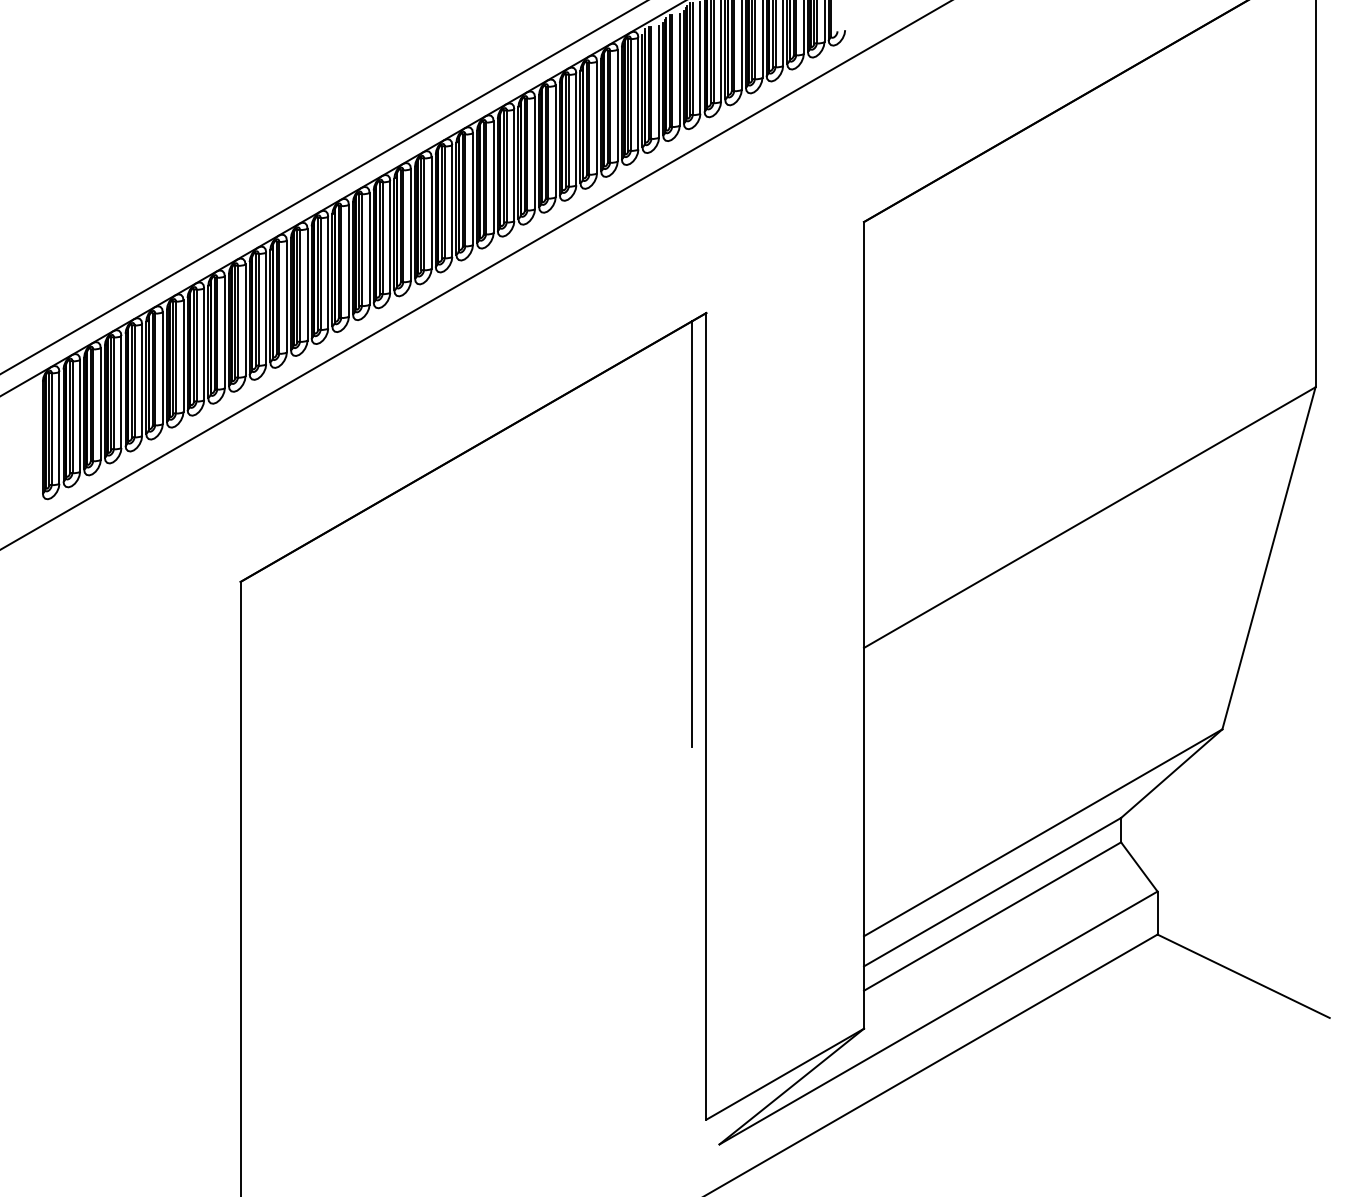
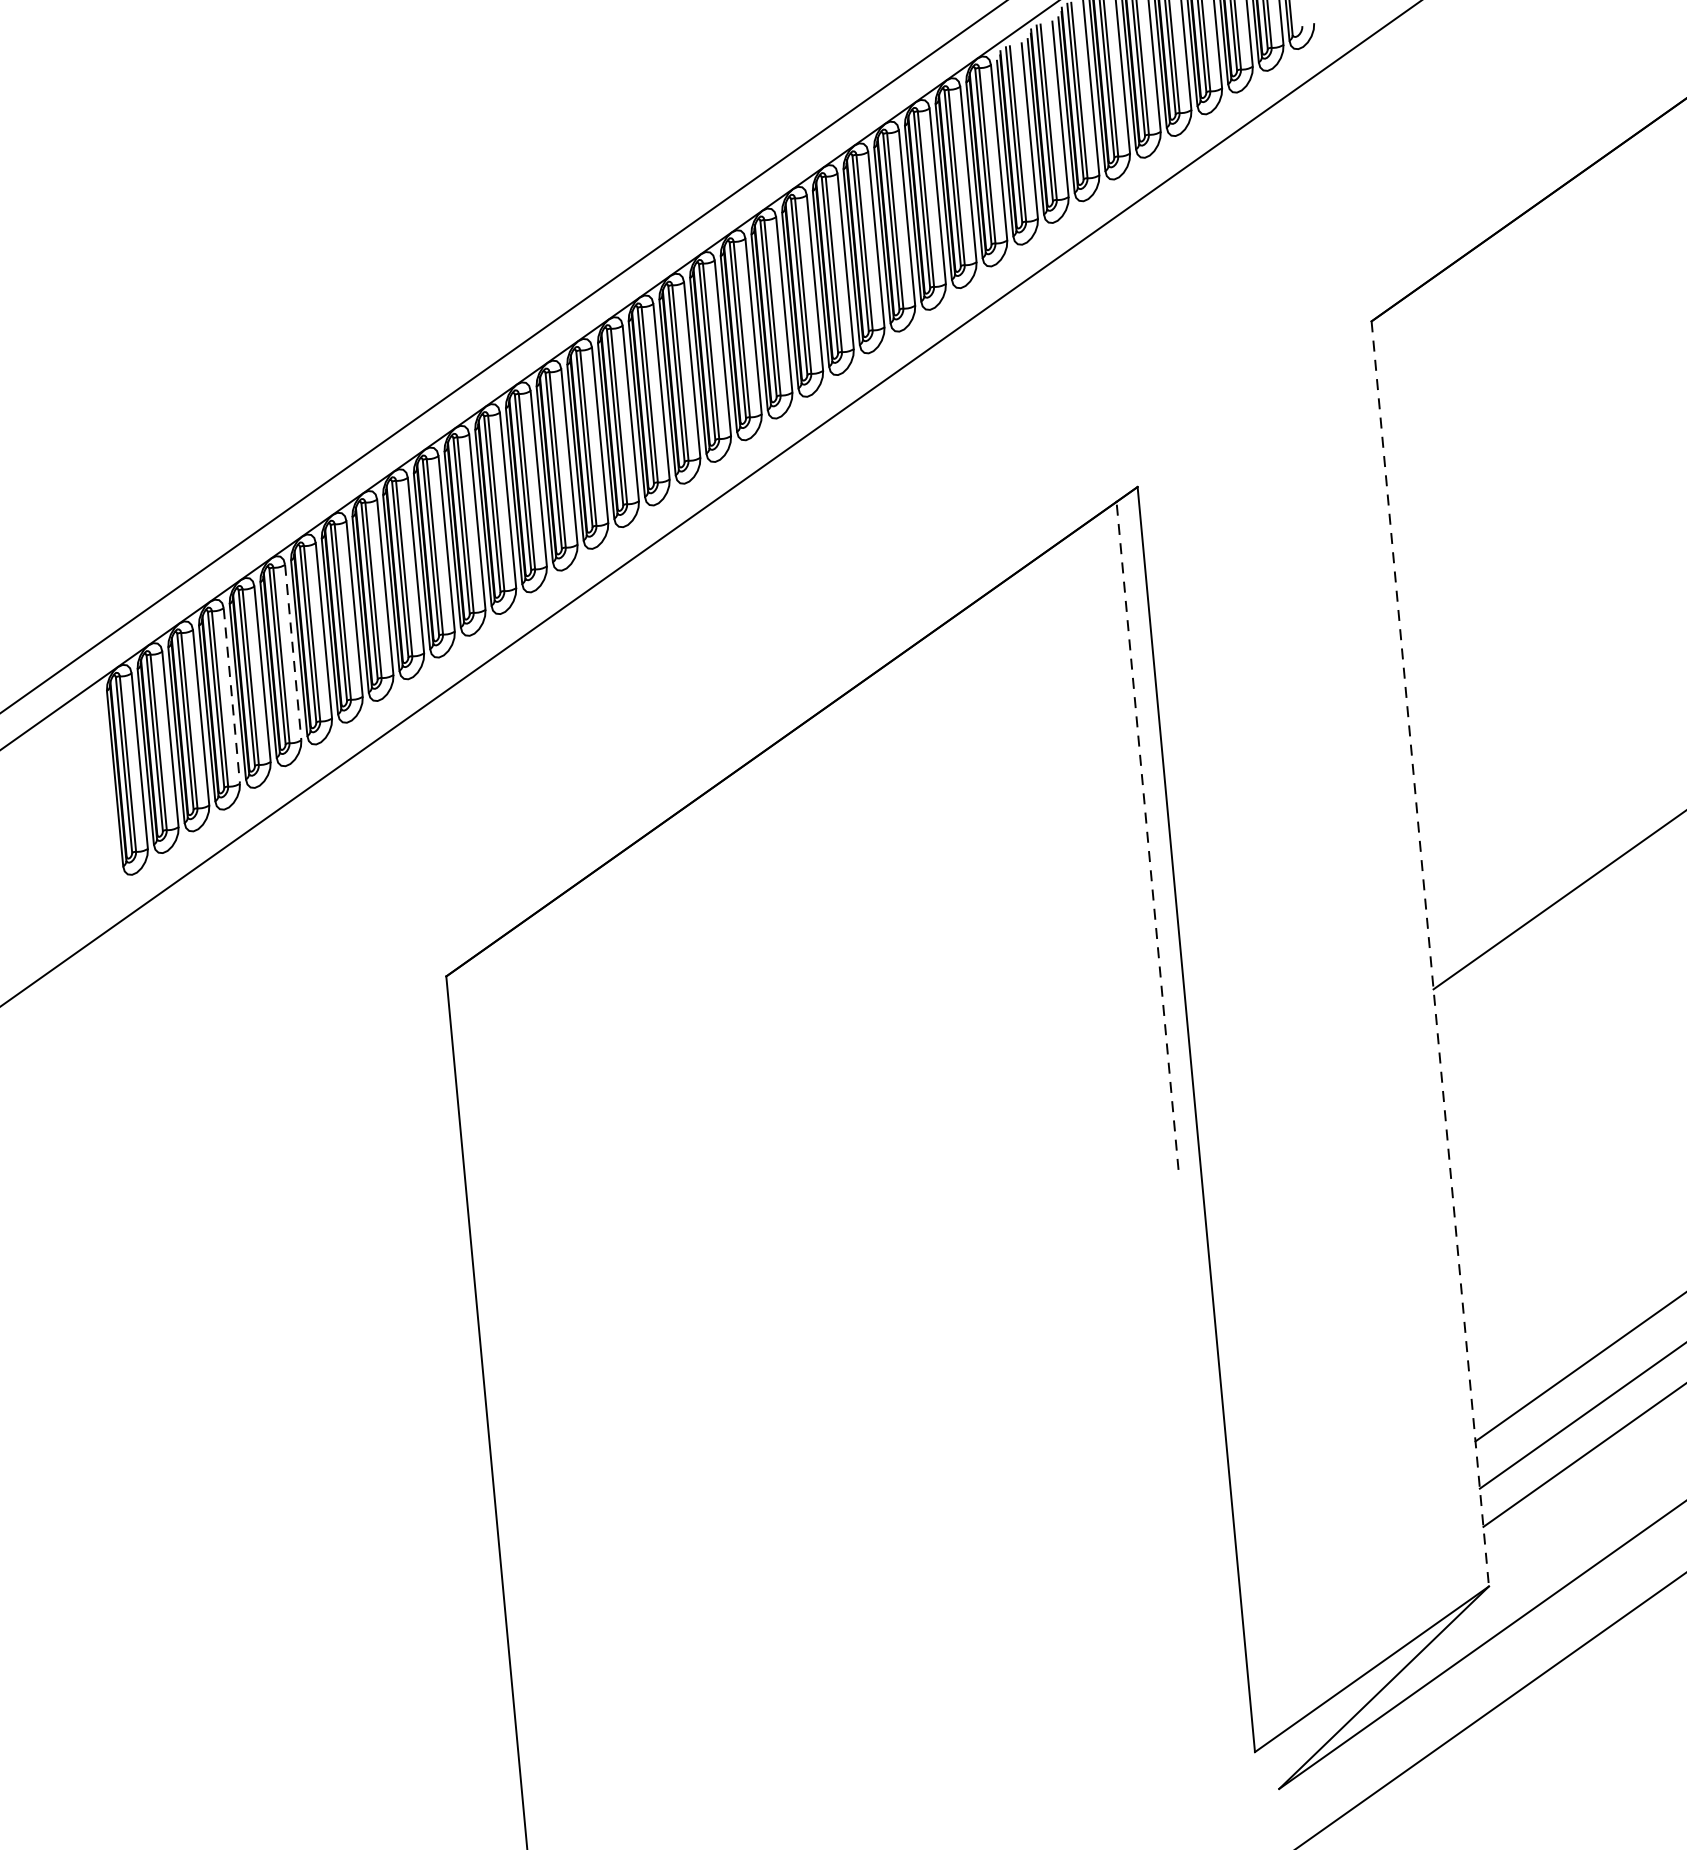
line: (162, 368) -> (292, 653), solid -> dashed
line: (121, 392) -> (231, 696), solid -> dashed
line: (692, 534) -> (1148, 836), solid -> dashed
line: (864, 625) -> (1431, 954), solid -> dashed

